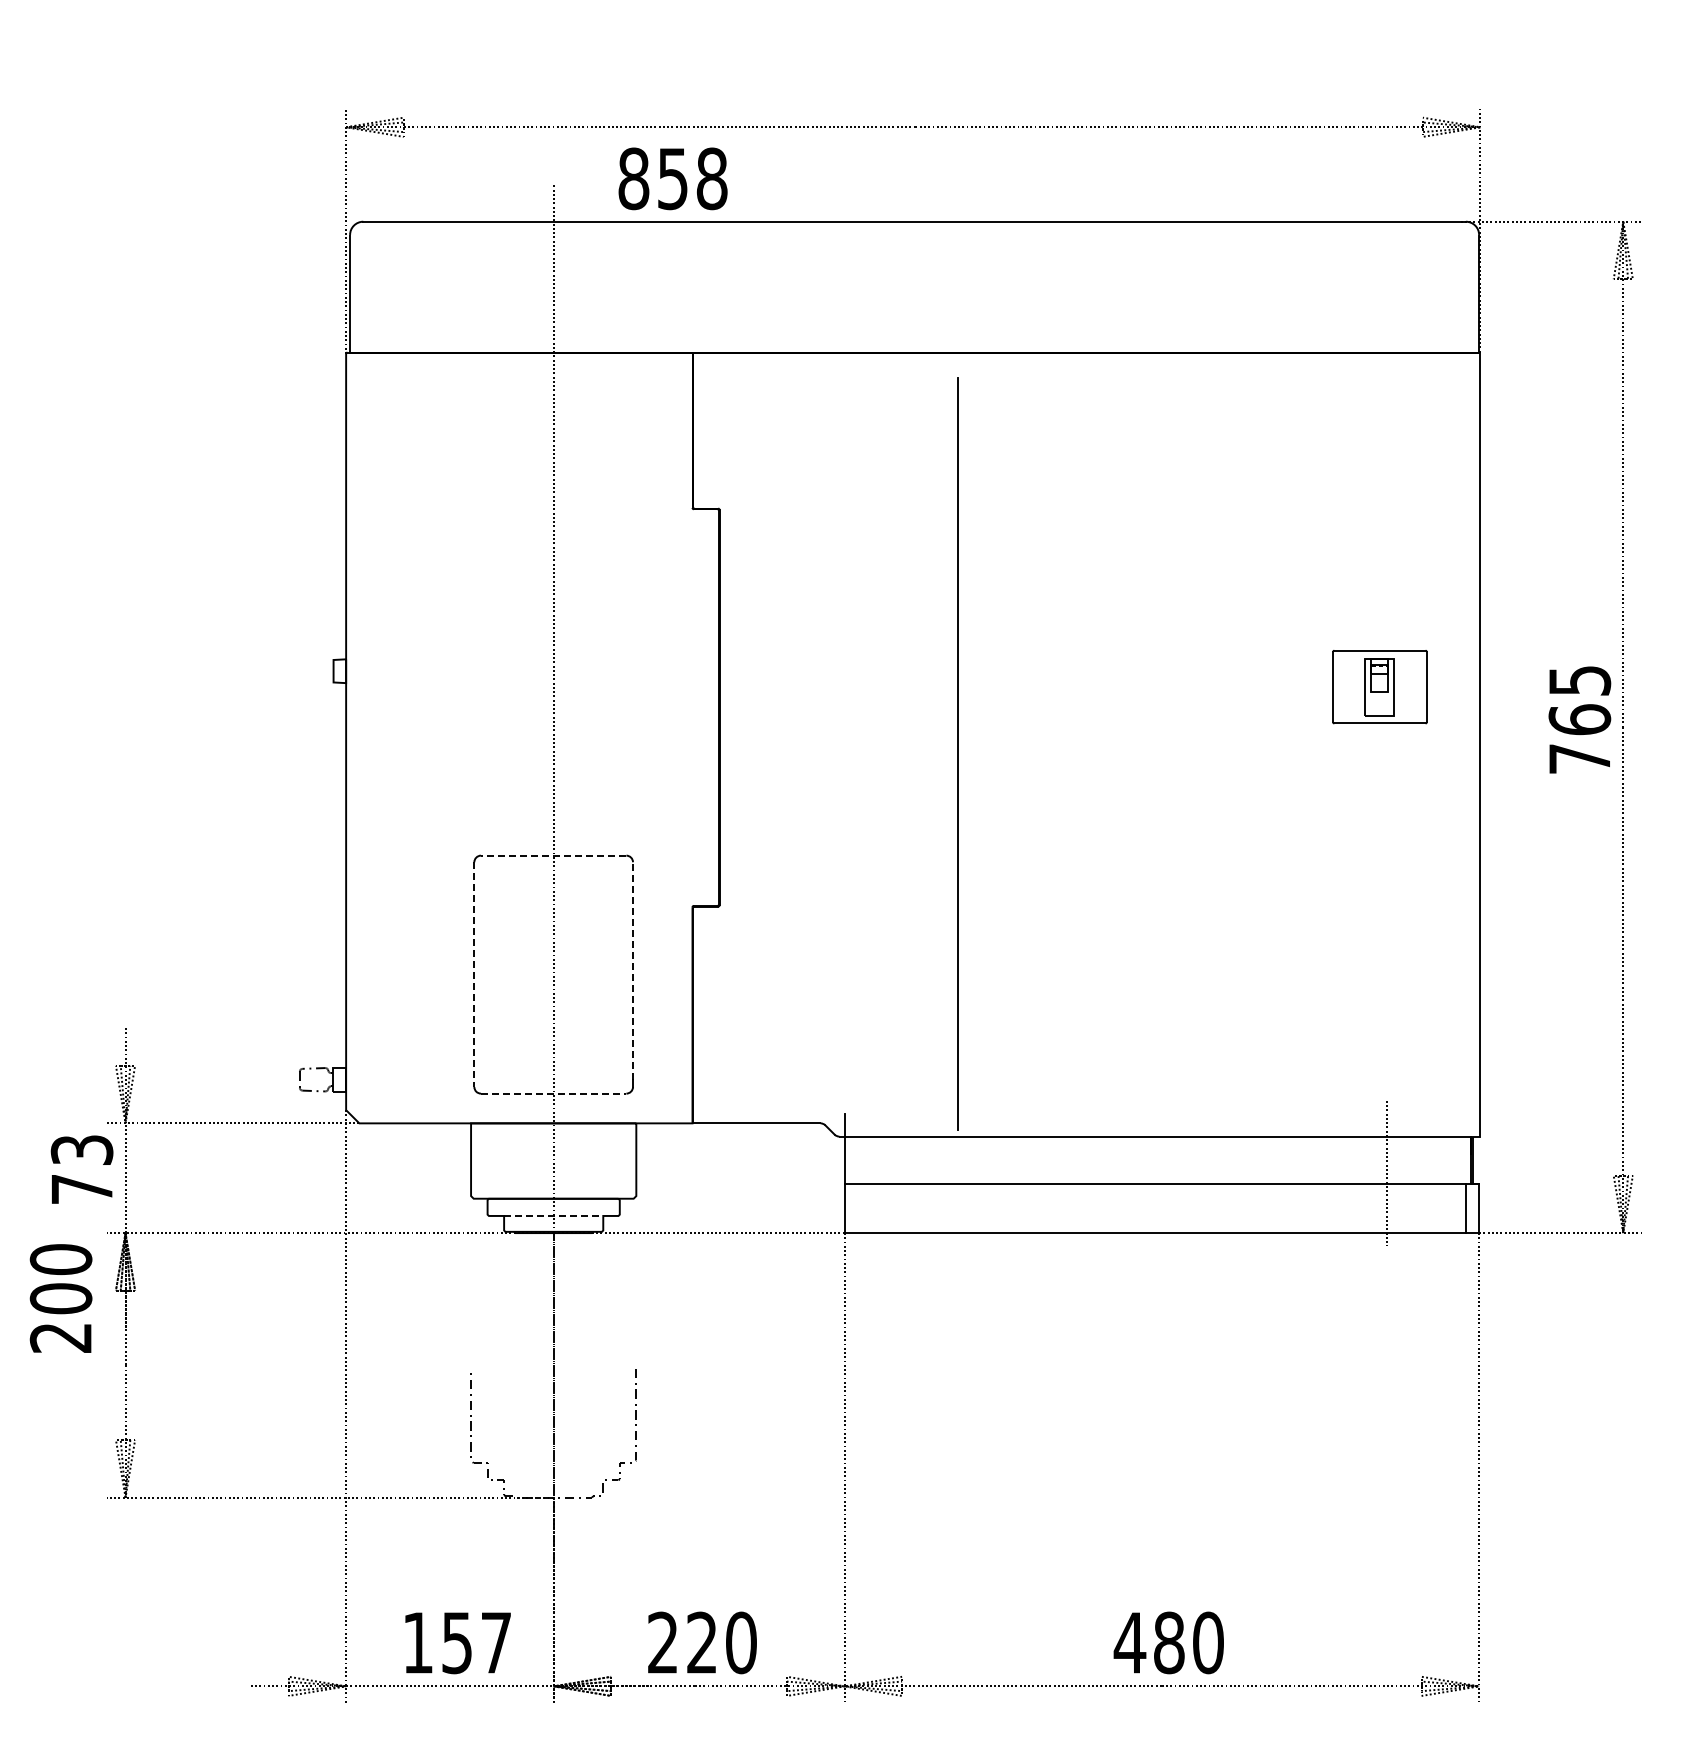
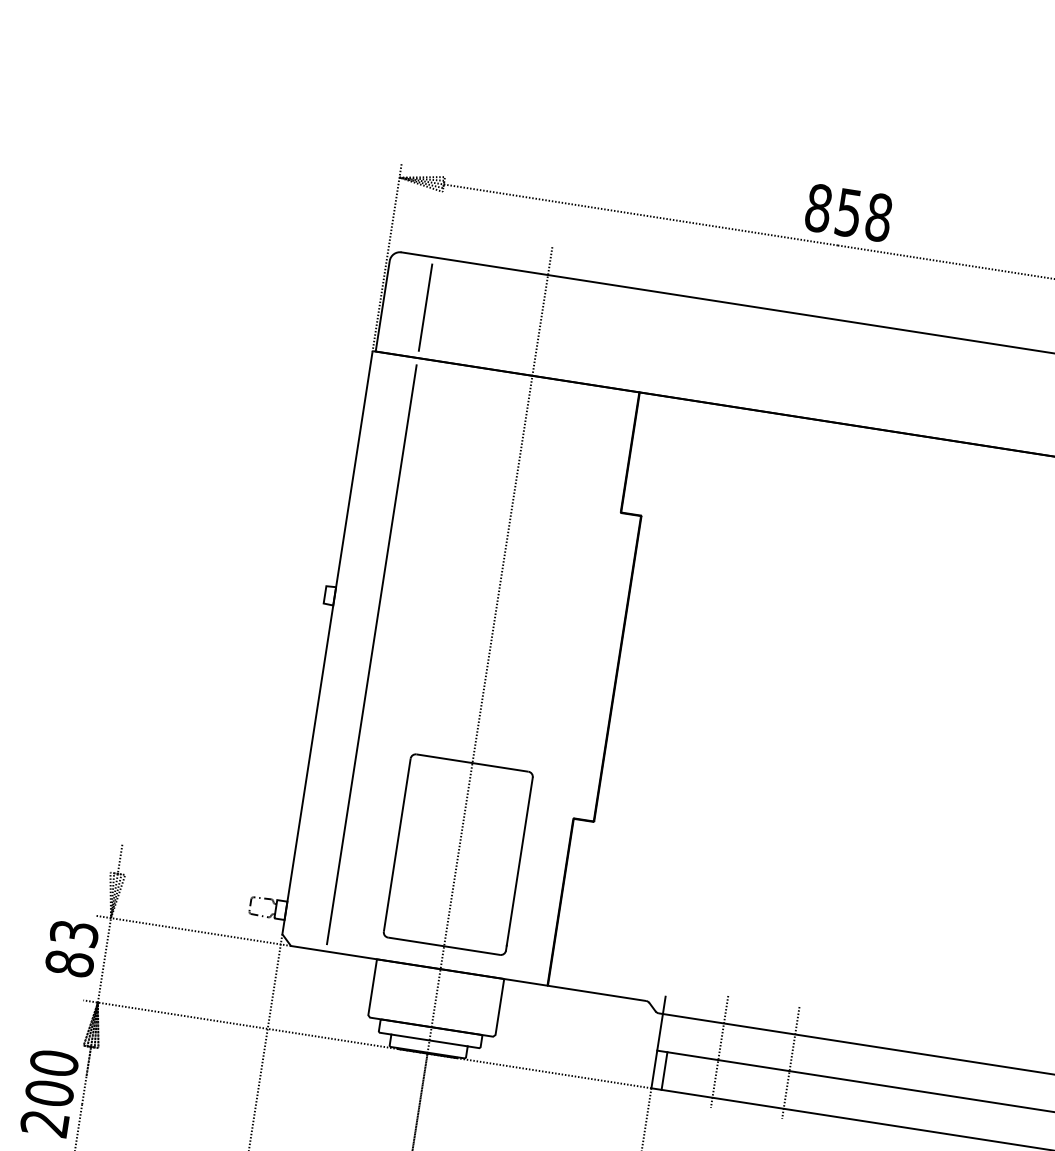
text: (672, 178) -> (848, 212), moved
line: (404, 287) -> (425, 307), added
line: (957, 753) -> (371, 654), moved
line: (553, 855) -> (472, 762), dashed -> solid
line: (633, 970) -> (520, 860), dashed -> solid
line: (474, 974) -> (397, 845), dashed -> solid
line: (553, 1093) -> (444, 946), dashed -> solid
line: (923, 1173) -> (719, 1051), added
line: (1016, 1173) -> (790, 1062), added
text: (81, 1189) -> (69, 963), 73 -> 83
line: (857, 1208) -> (664, 1070), added
line: (553, 1215) -> (429, 1040), dashed -> solid
text: (60, 1298) -> (49, 1093), moved

